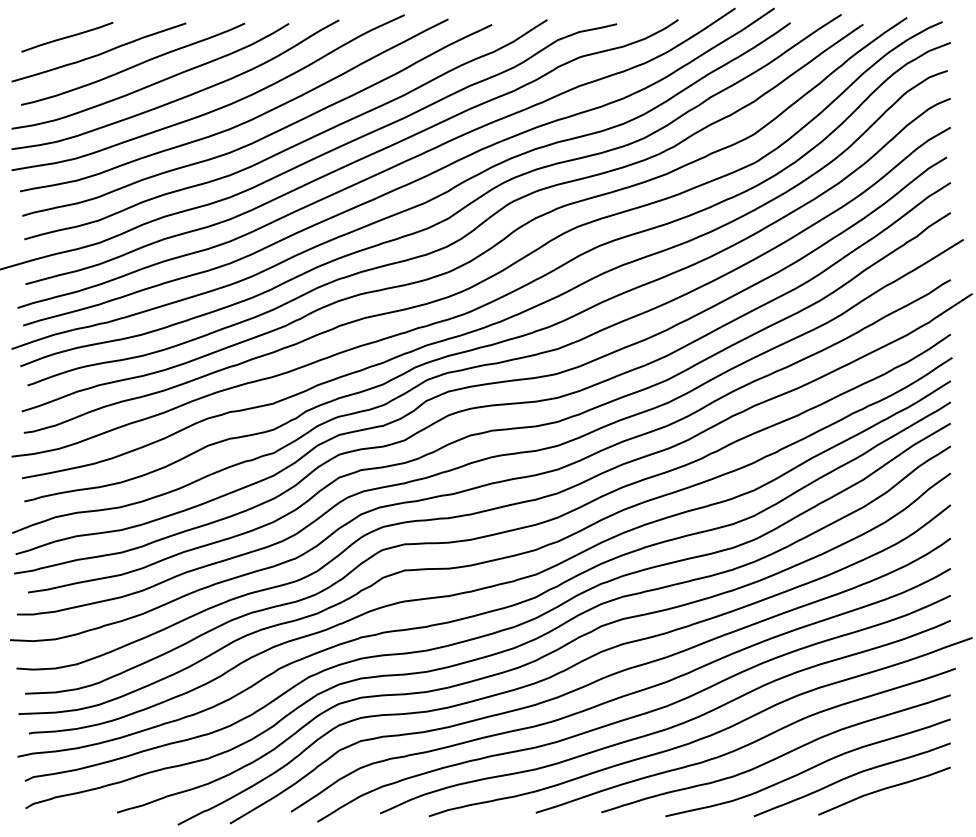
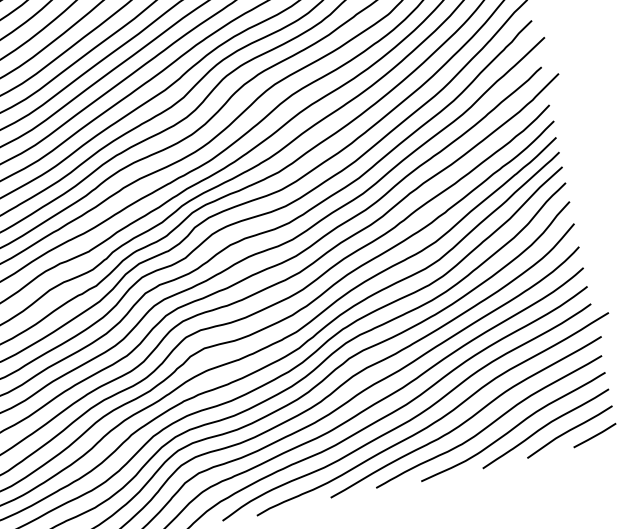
line: (918, 802) -> (595, 435), added

